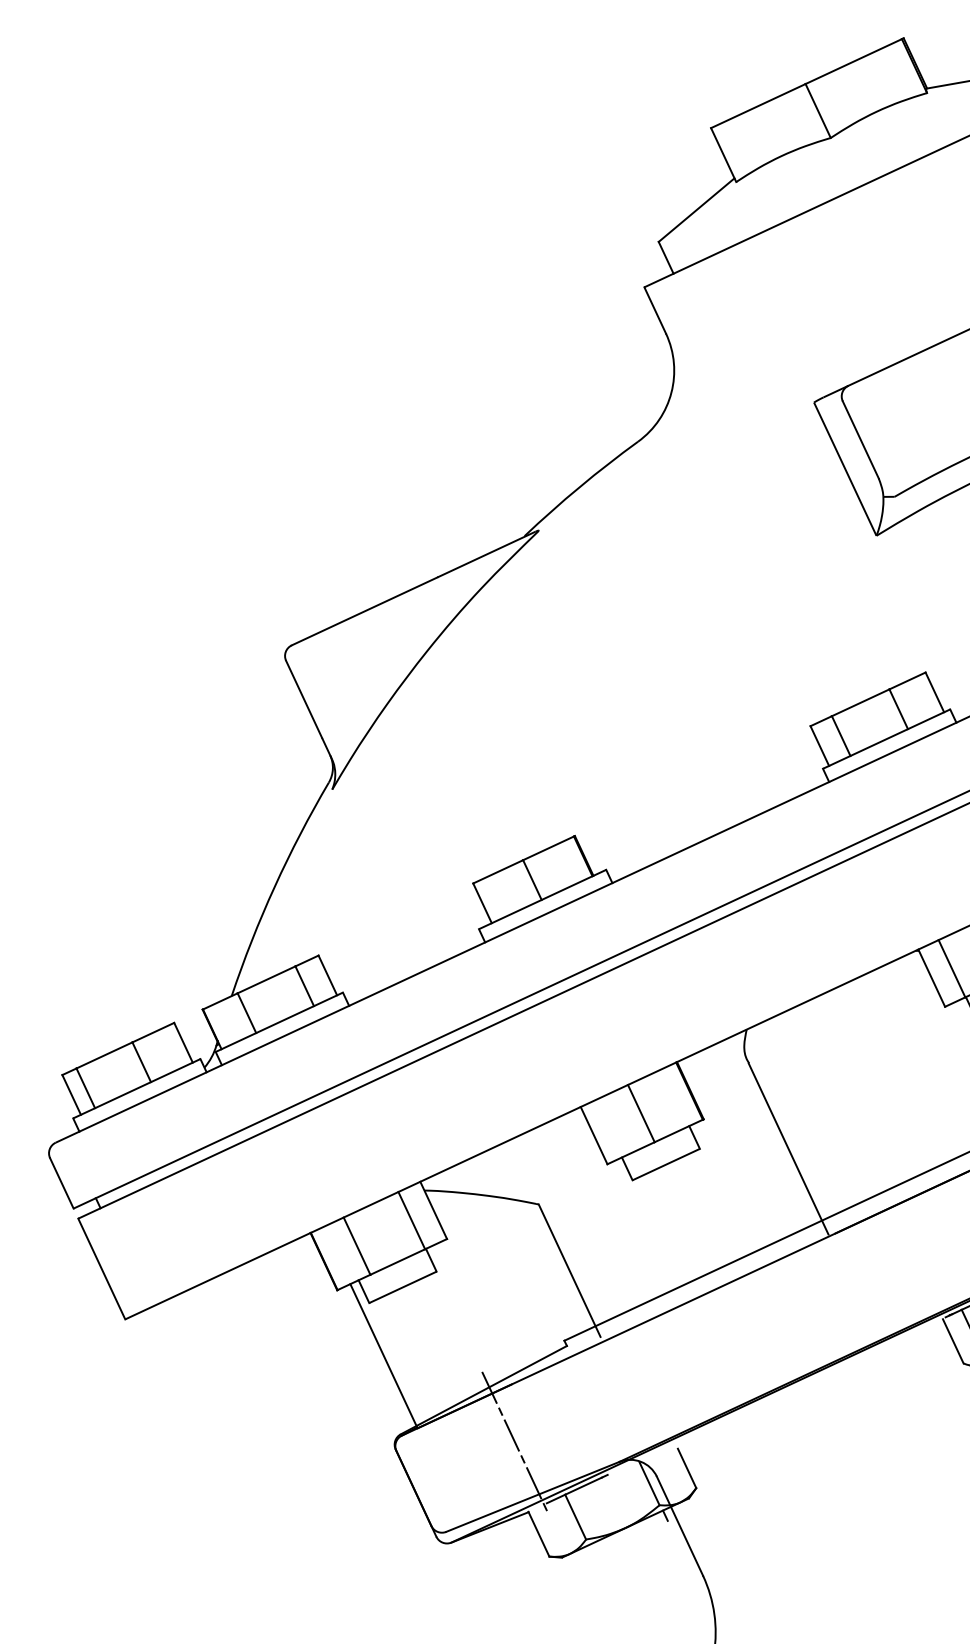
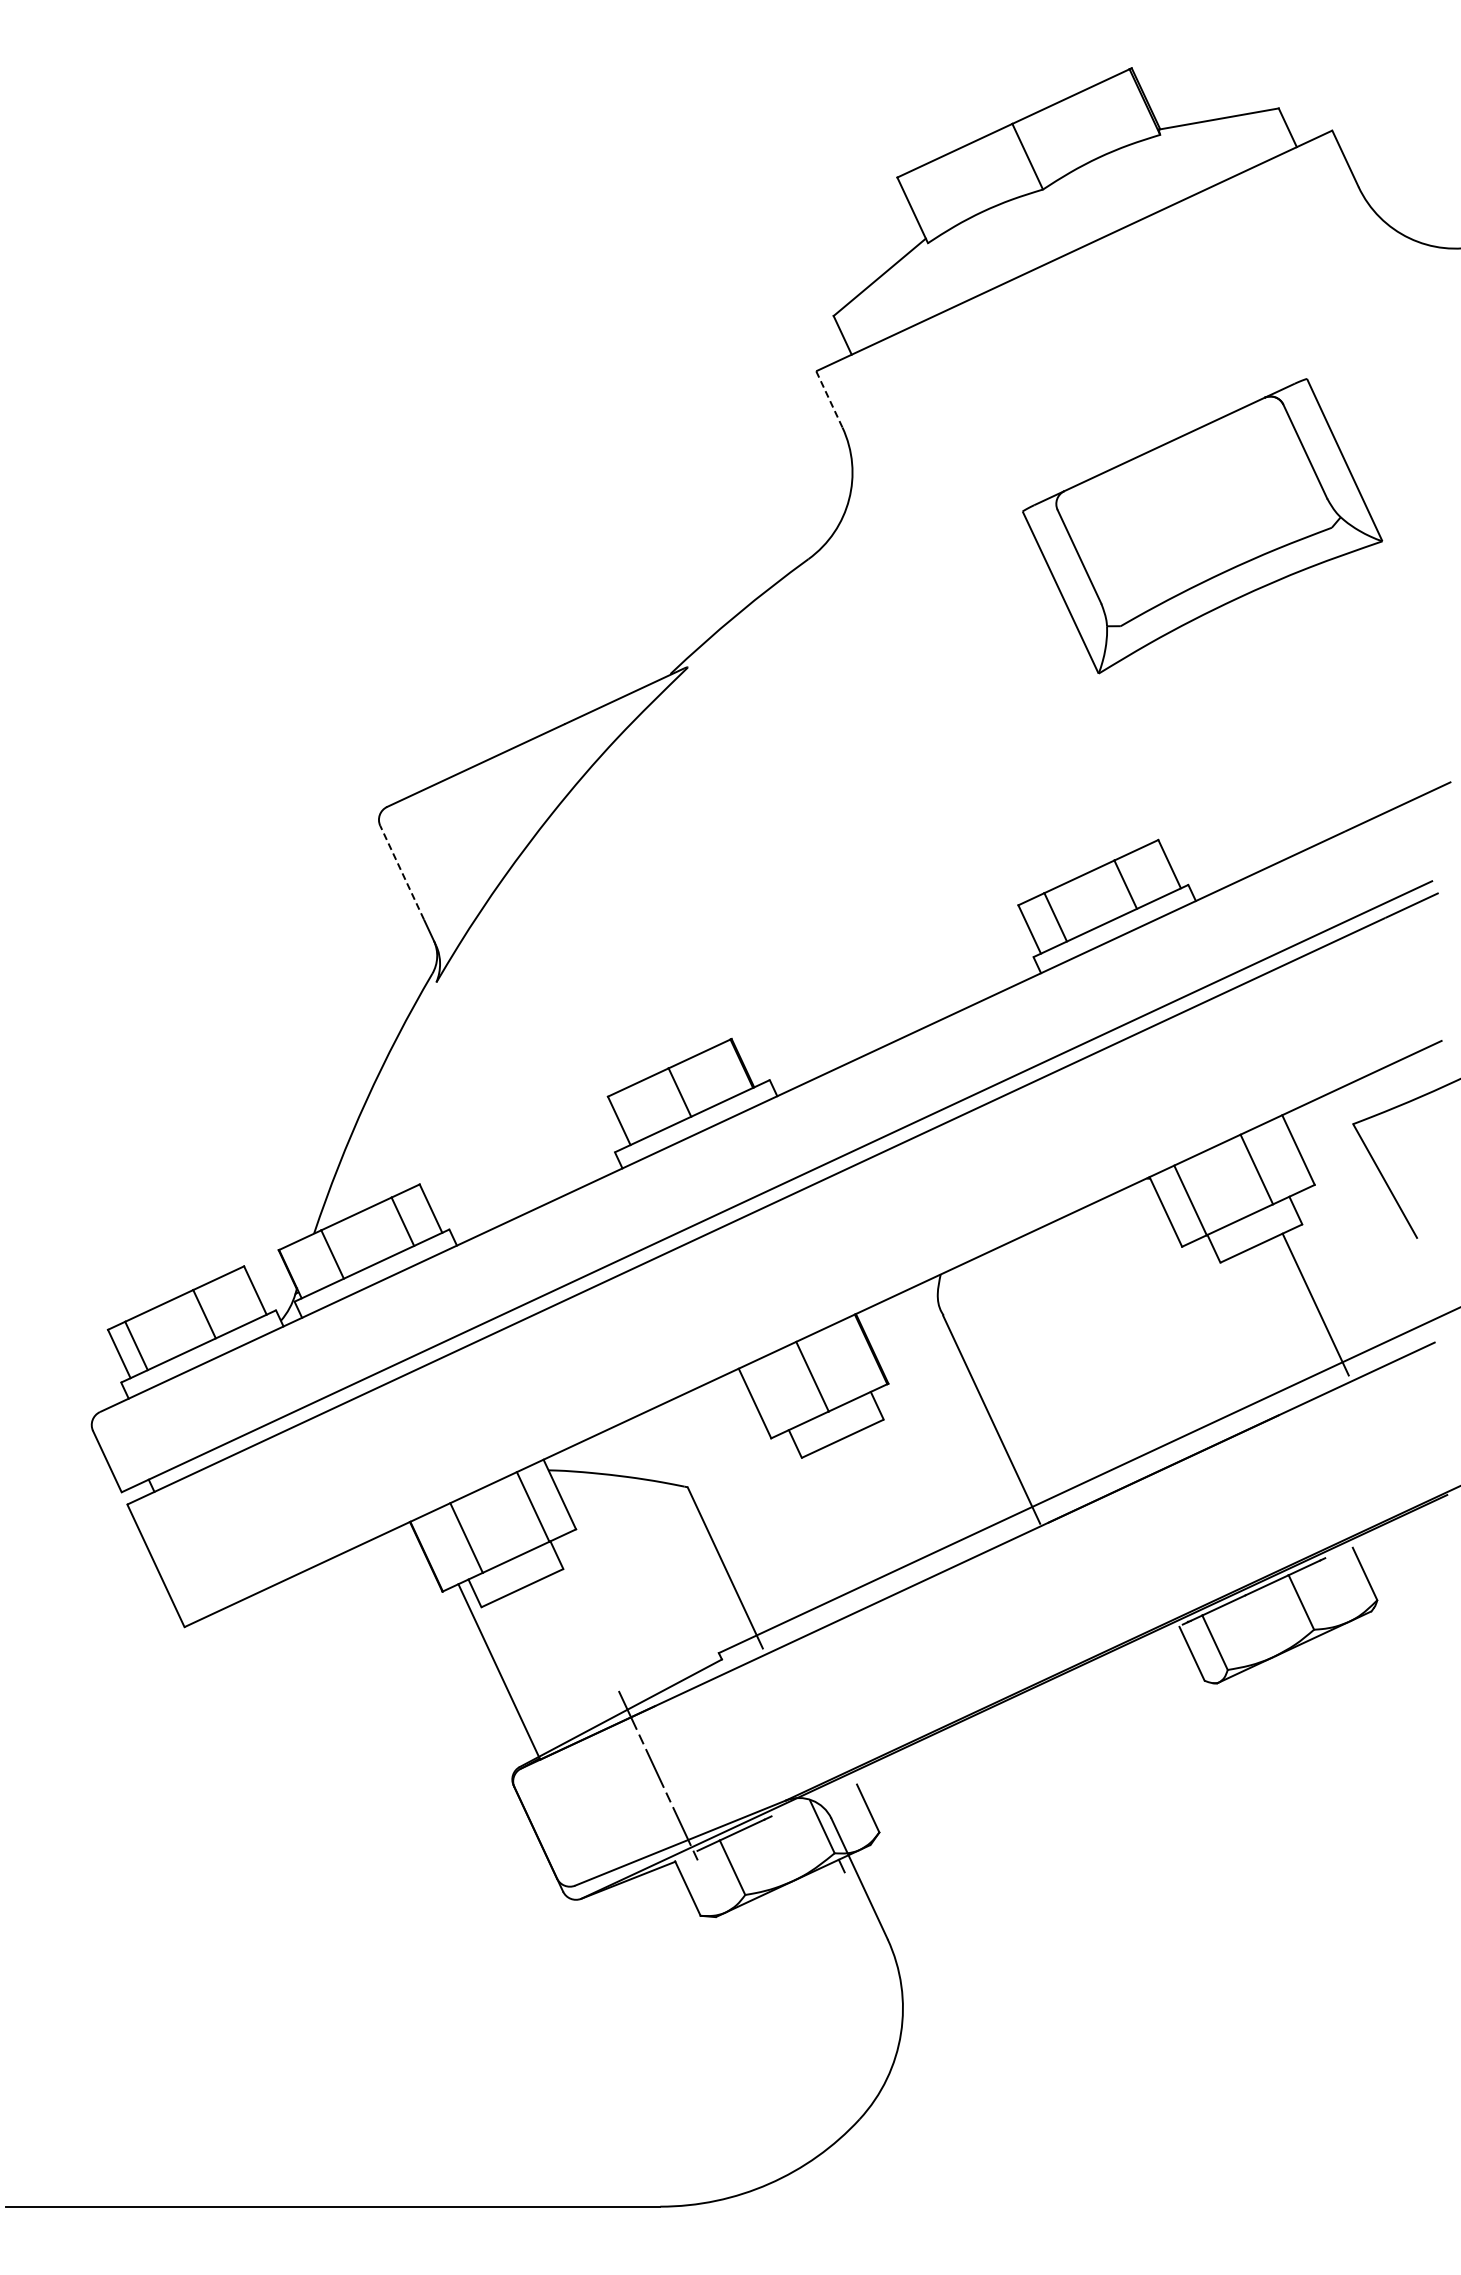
line: (655, 310) -> (829, 399), solid -> dashed
line: (304, 699) -> (402, 872), solid -> dashed

